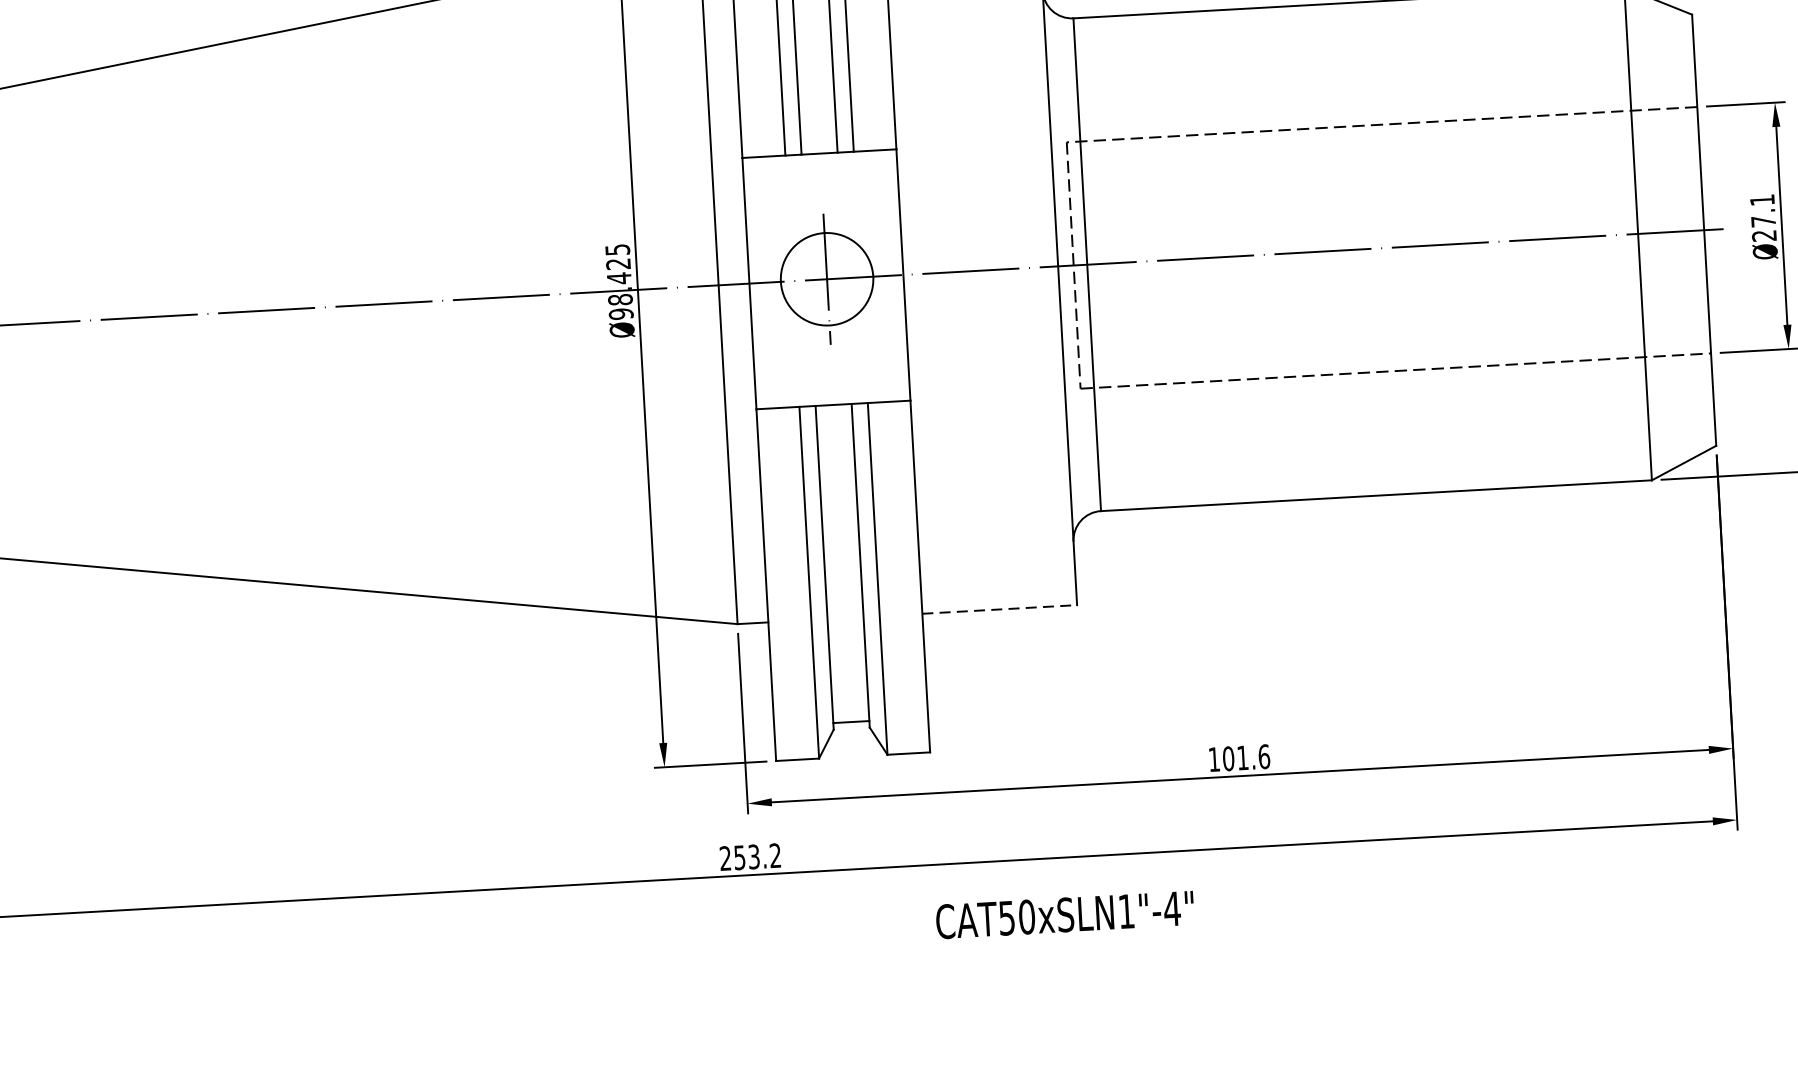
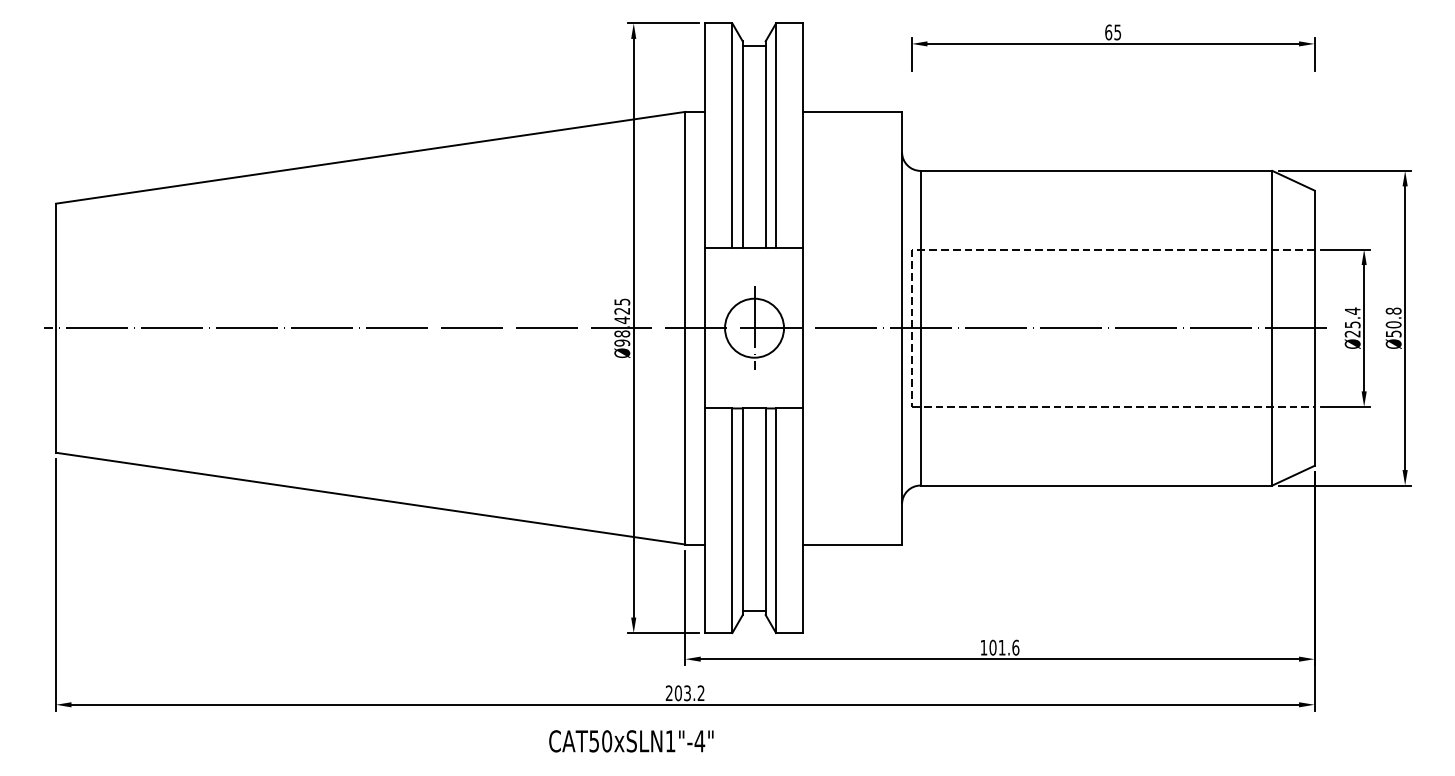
text: (1762, 210) -> (1352, 317), Ø27.1 -> Ø25.4
line: (1001, 609) -> (853, 544), dashed -> solid
text: (738, 858) -> (677, 693), 253.2 -> 203.2
text: (1065, 915) -> (631, 741), moved

